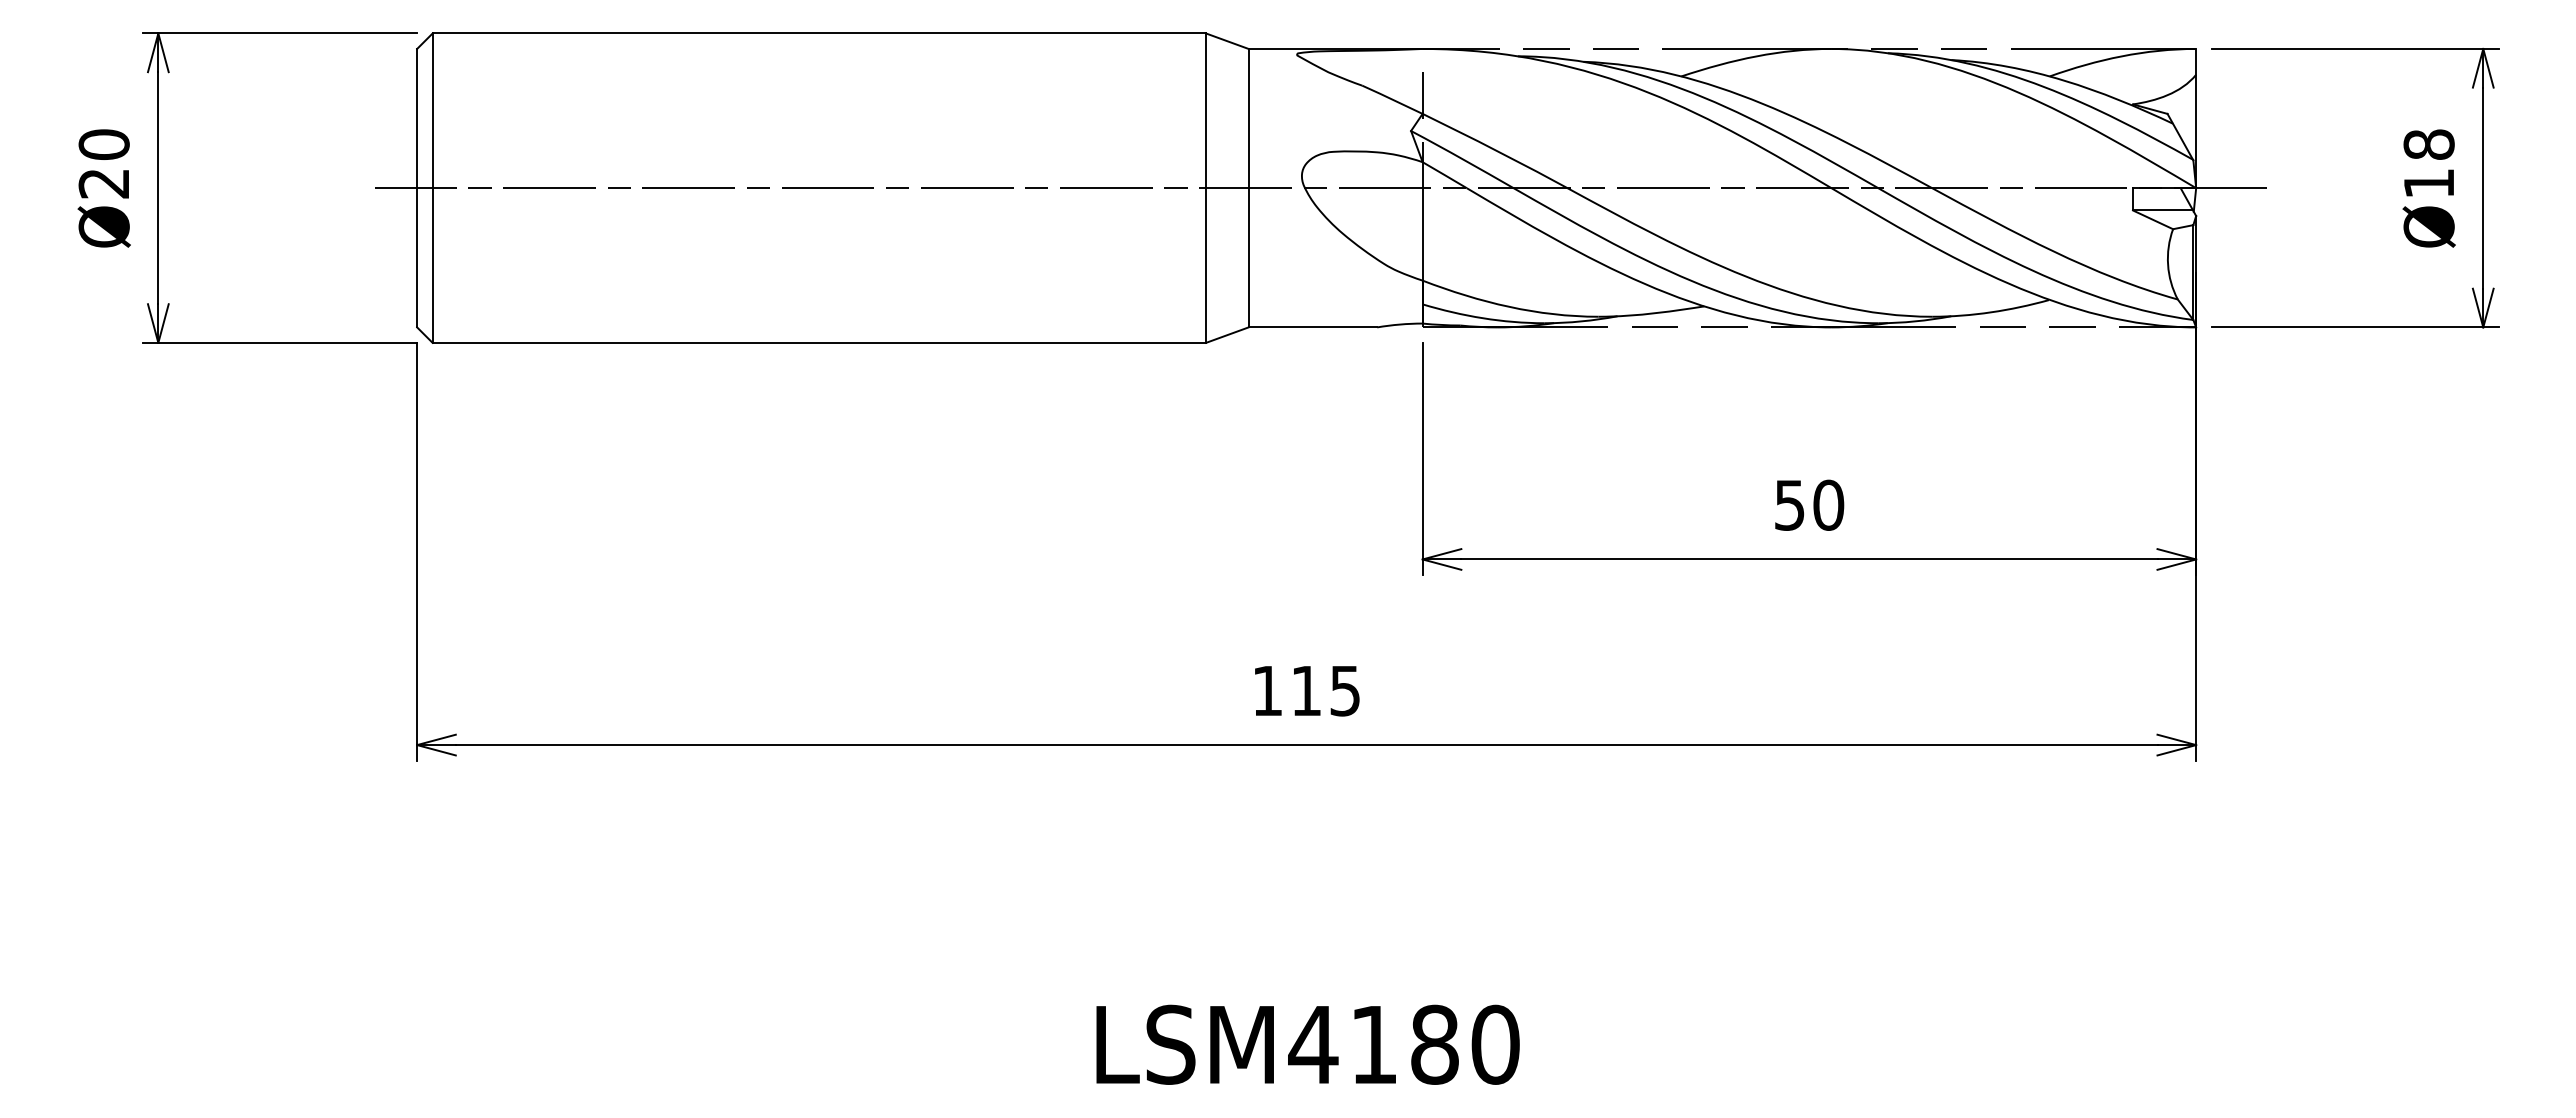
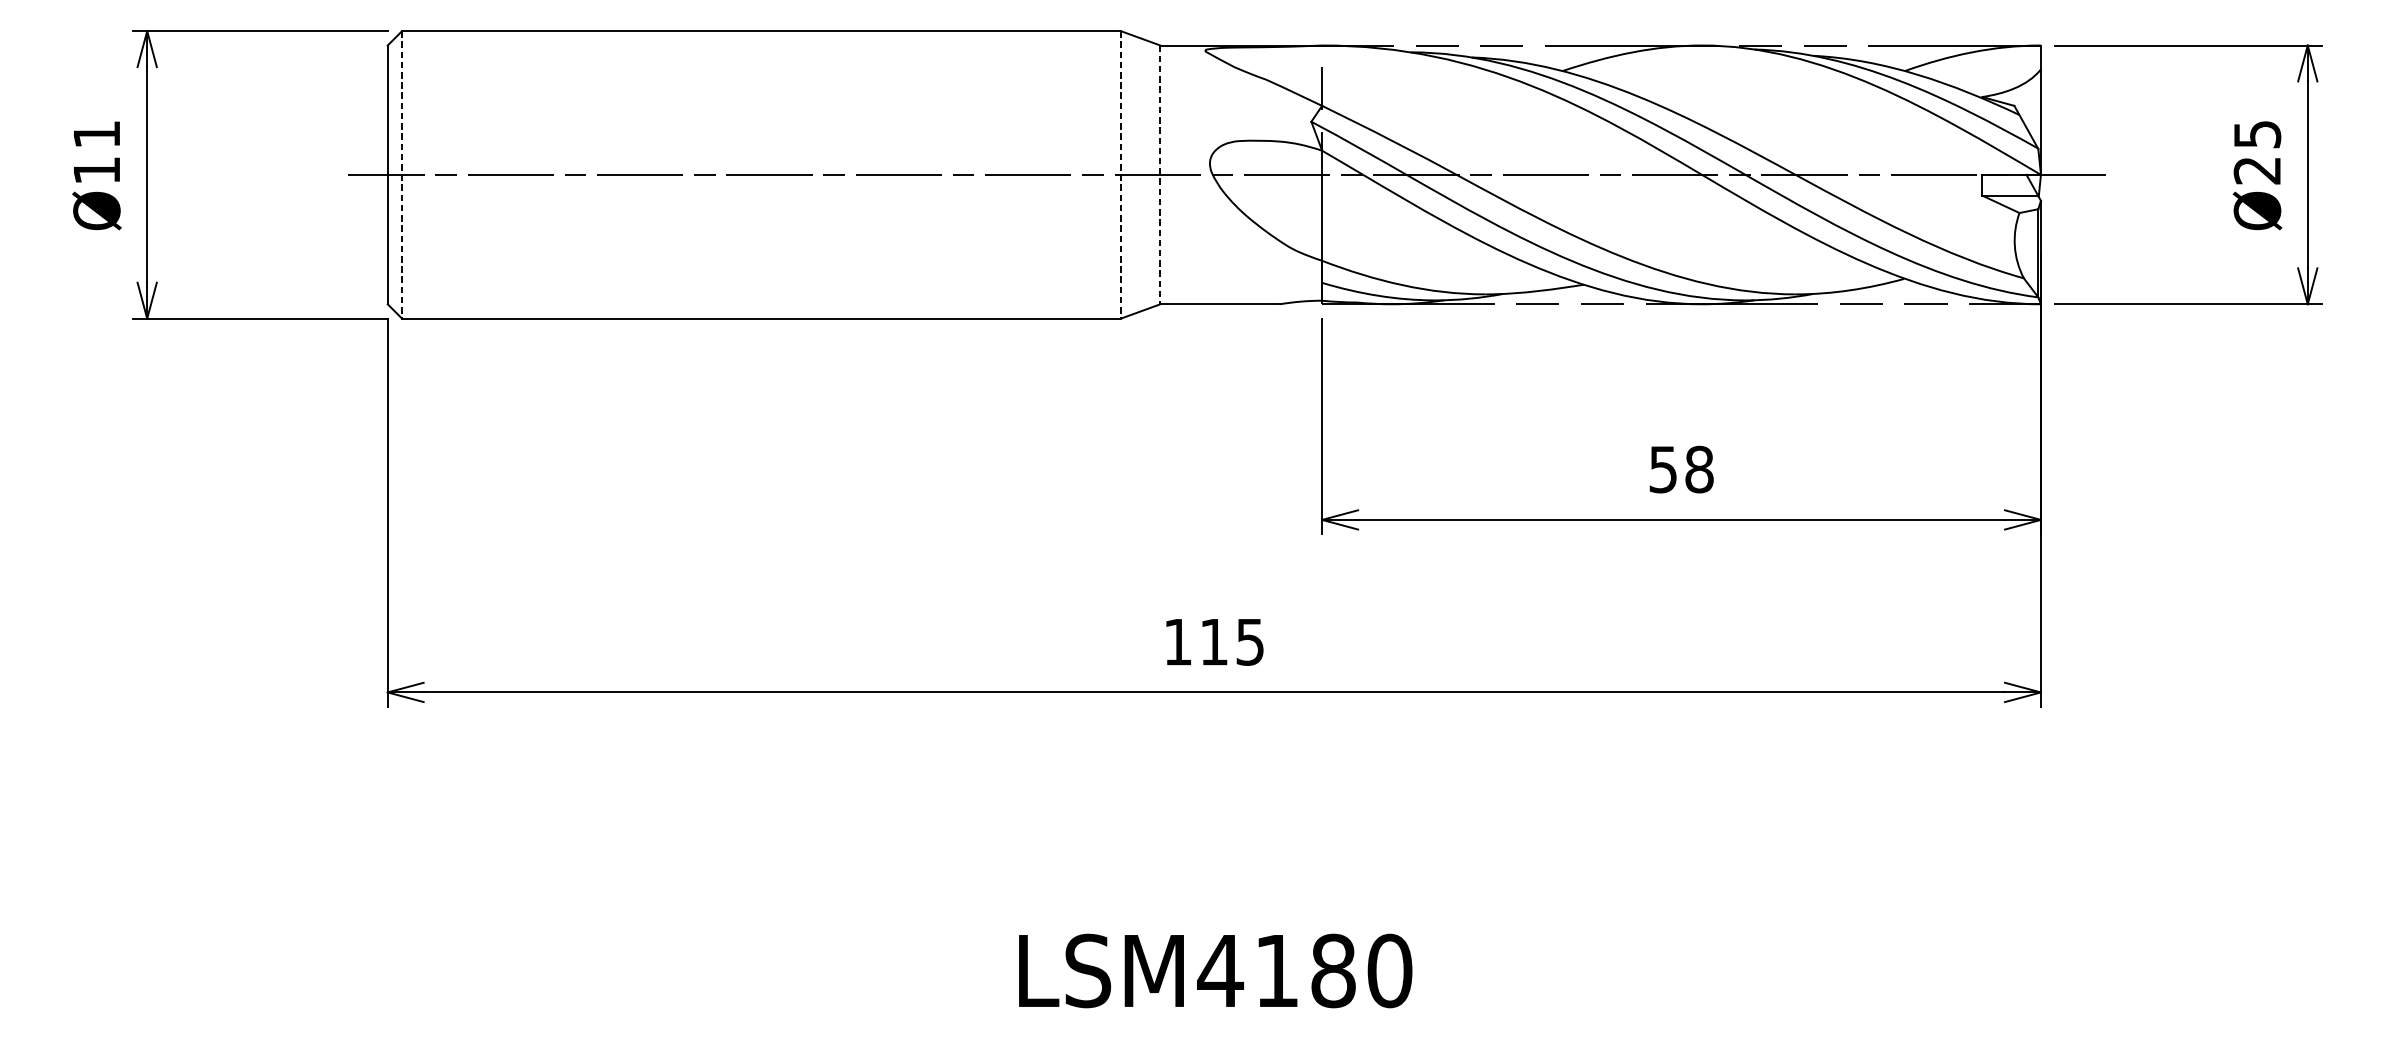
text: (103, 163) -> (96, 151), Ø20 -> Ø11
text: (2428, 163) -> (2256, 151), Ø18 -> Ø25
line: (432, 188) -> (401, 175), solid -> dashed
line: (1206, 188) -> (1121, 175), solid -> dashed
line: (1248, 188) -> (1160, 175), solid -> dashed
text: (1828, 504) -> (1699, 468), 50 -> 58

